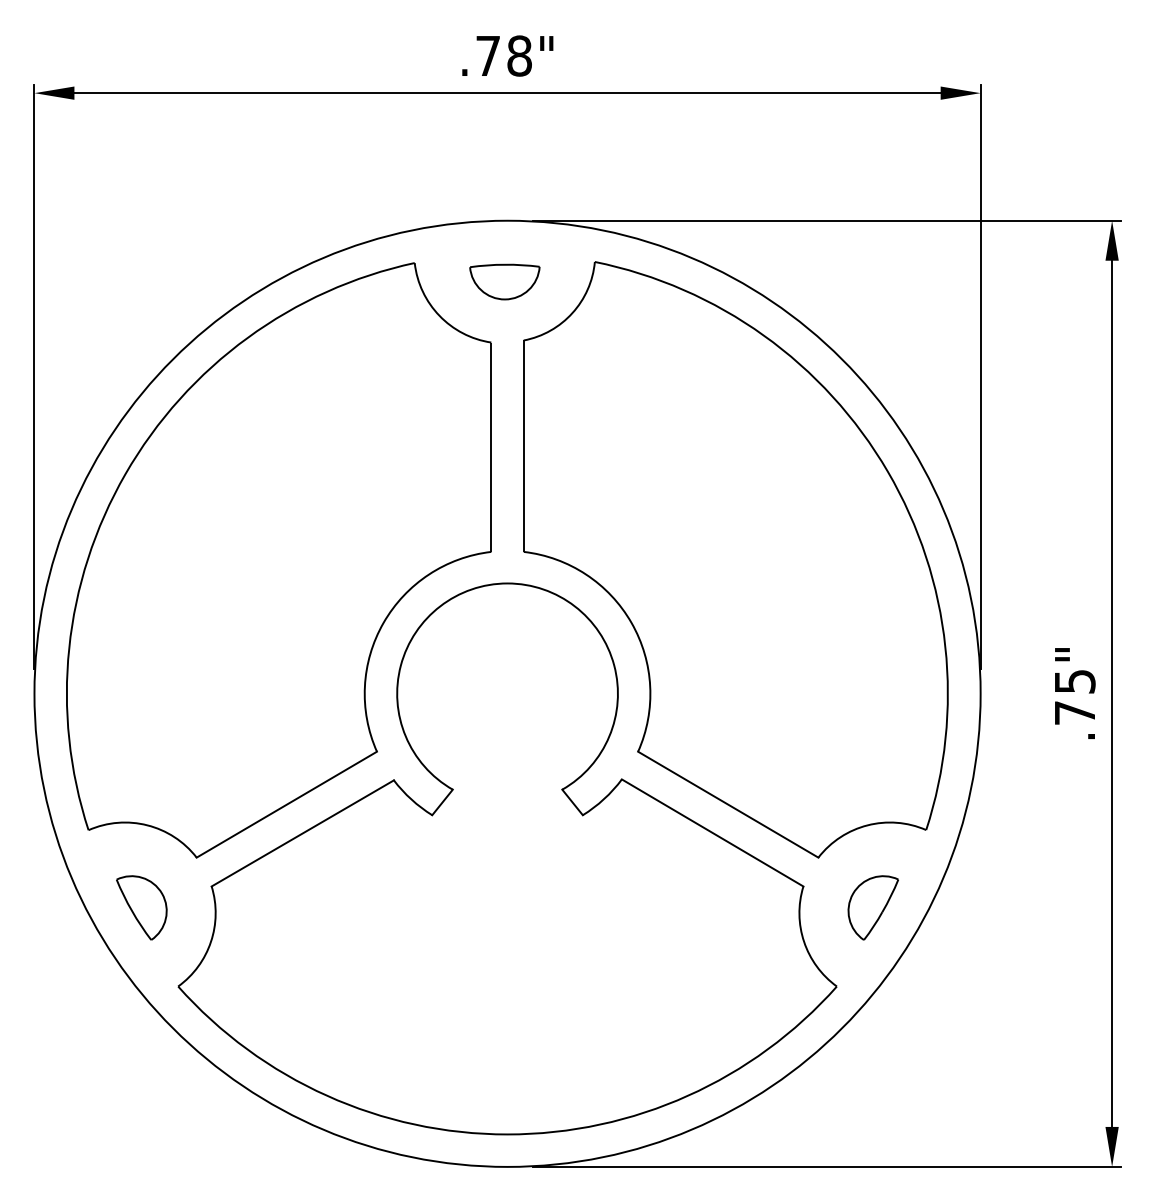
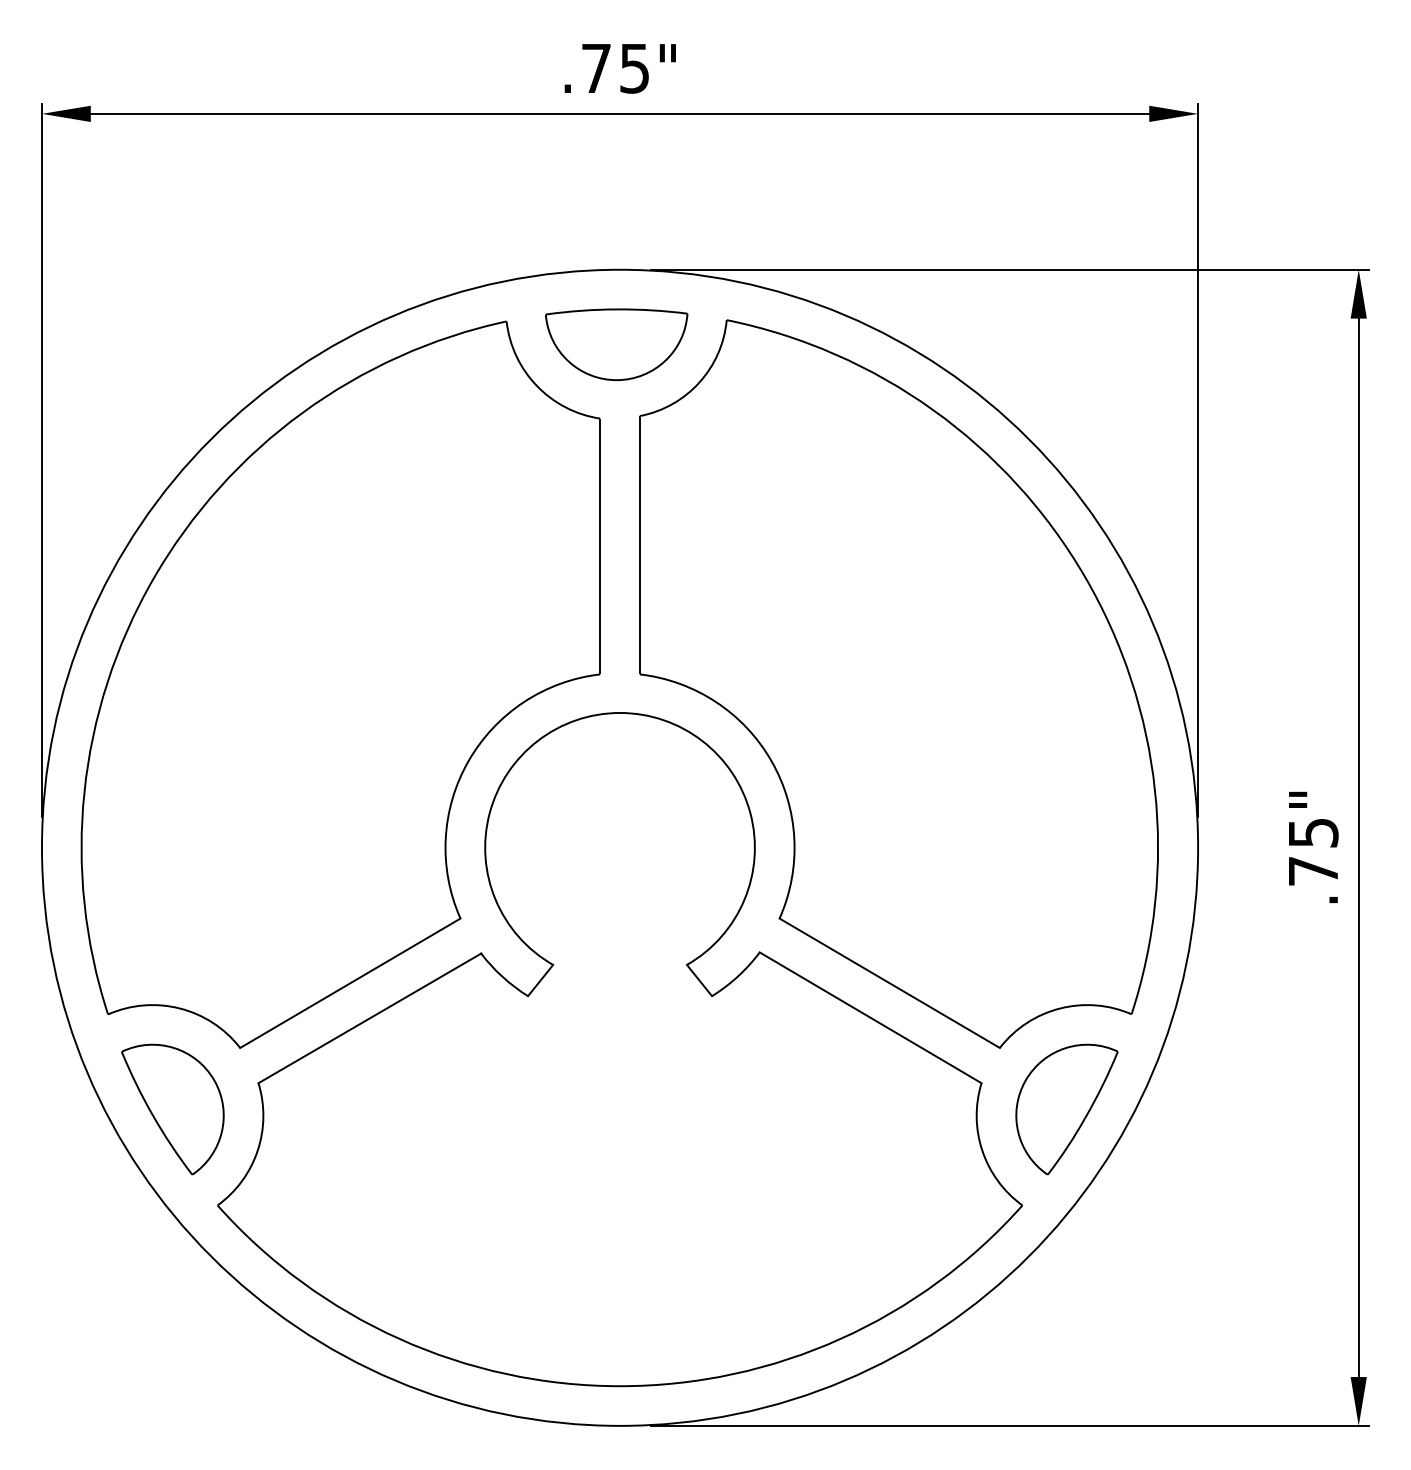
text: (519, 55) -> (634, 67), .78" -> .75"
part: (504, 281) -> (616, 343), size x1.67
part: (141, 907) -> (172, 1108), size x1.67
part: (873, 907) -> (1067, 1108), size x1.67

